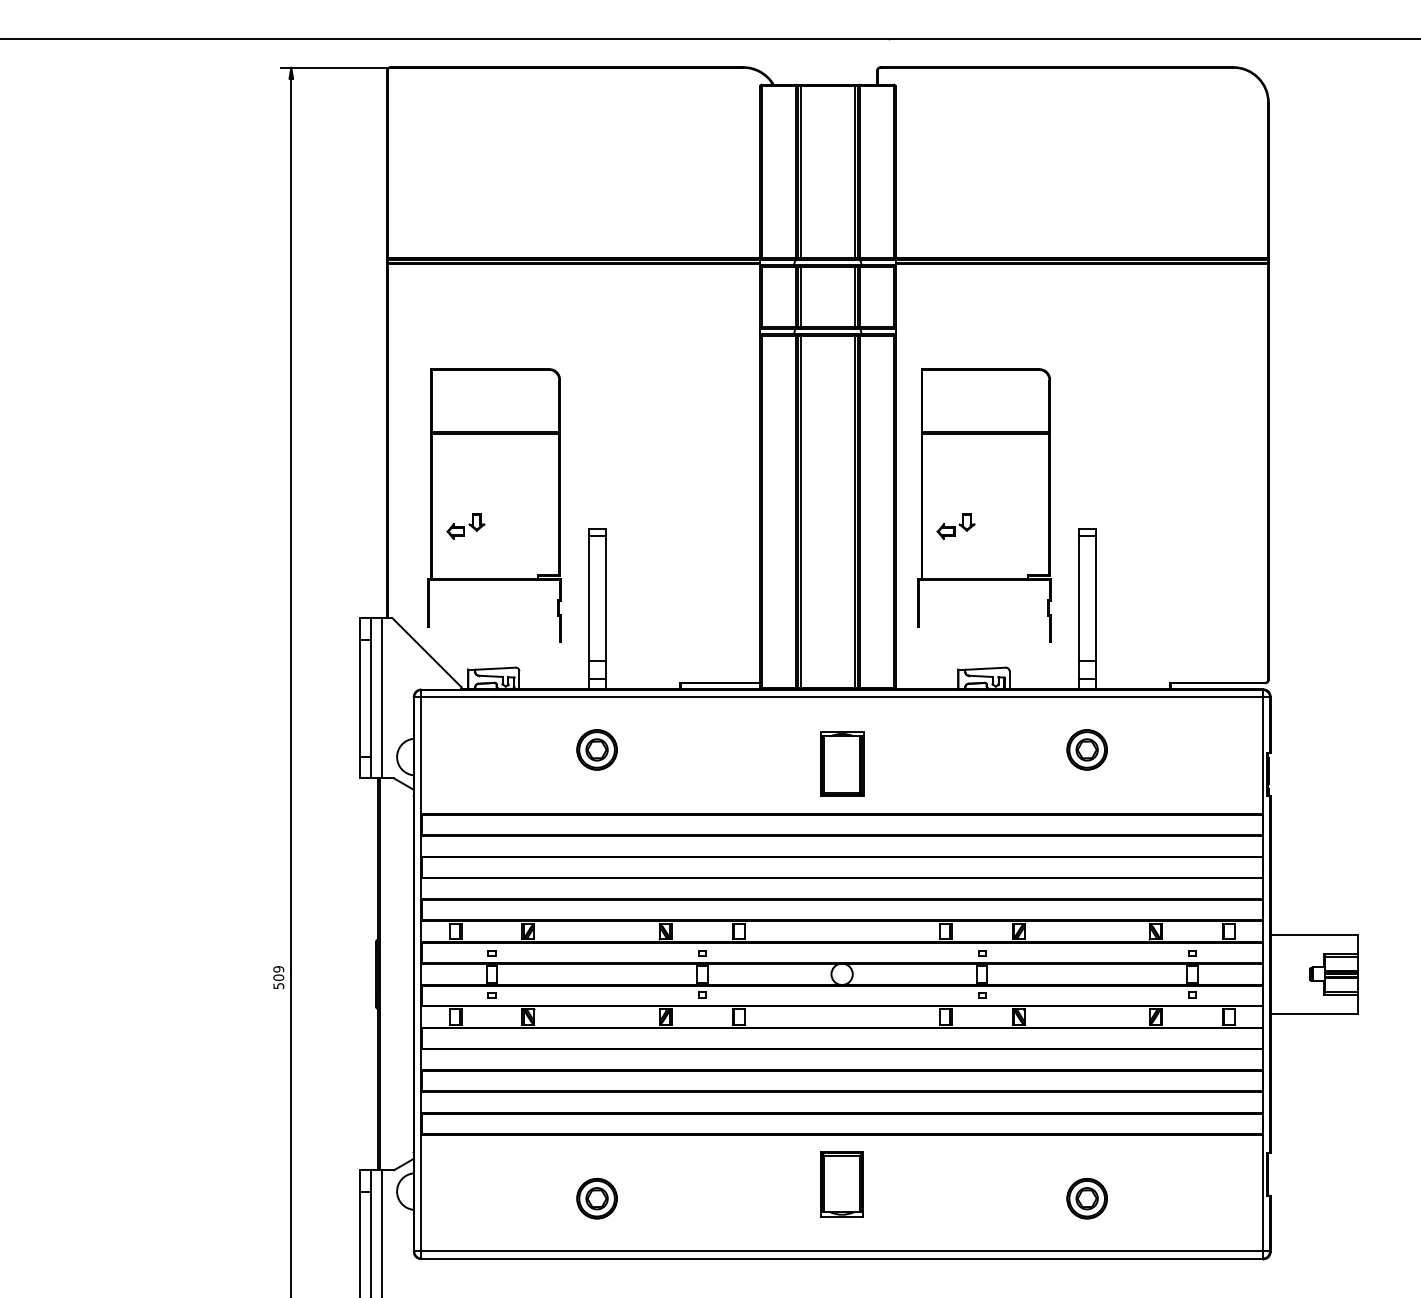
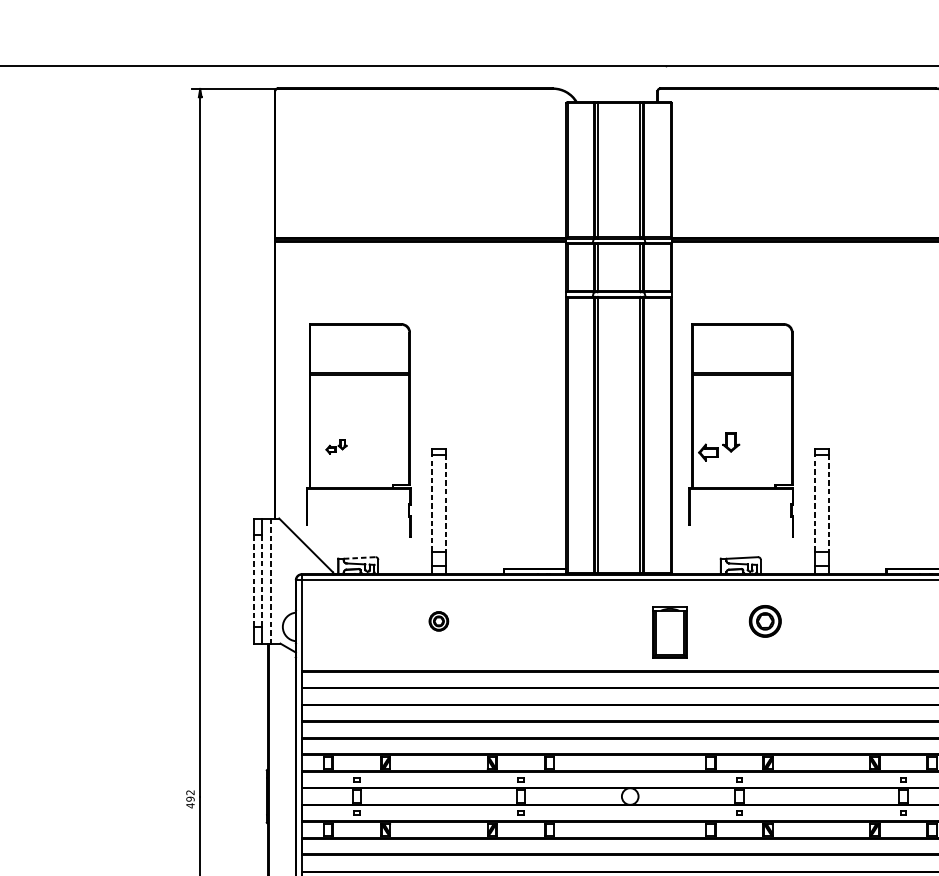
part: (465, 526) -> (336, 446), size x0.7
part: (955, 526) -> (718, 446), size x1.4
line: (588, 598) -> (432, 503), solid -> dashed
line: (1078, 598) -> (814, 503), solid -> dashed
line: (606, 599) -> (446, 503), solid -> dashed
line: (1096, 599) -> (828, 503), solid -> dashed
line: (495, 668) -> (359, 557), solid -> dashed
line: (360, 698) -> (254, 581), solid -> dashed
line: (370, 698) -> (262, 581), solid -> dashed
line: (381, 698) -> (270, 581), solid -> dashed
part: (596, 749) -> (438, 621), size x0.6
part: (1086, 749) -> (764, 621), moved
part: (842, 763) -> (670, 631), moved
text: (278, 977) -> (190, 799), 509 -> 492

